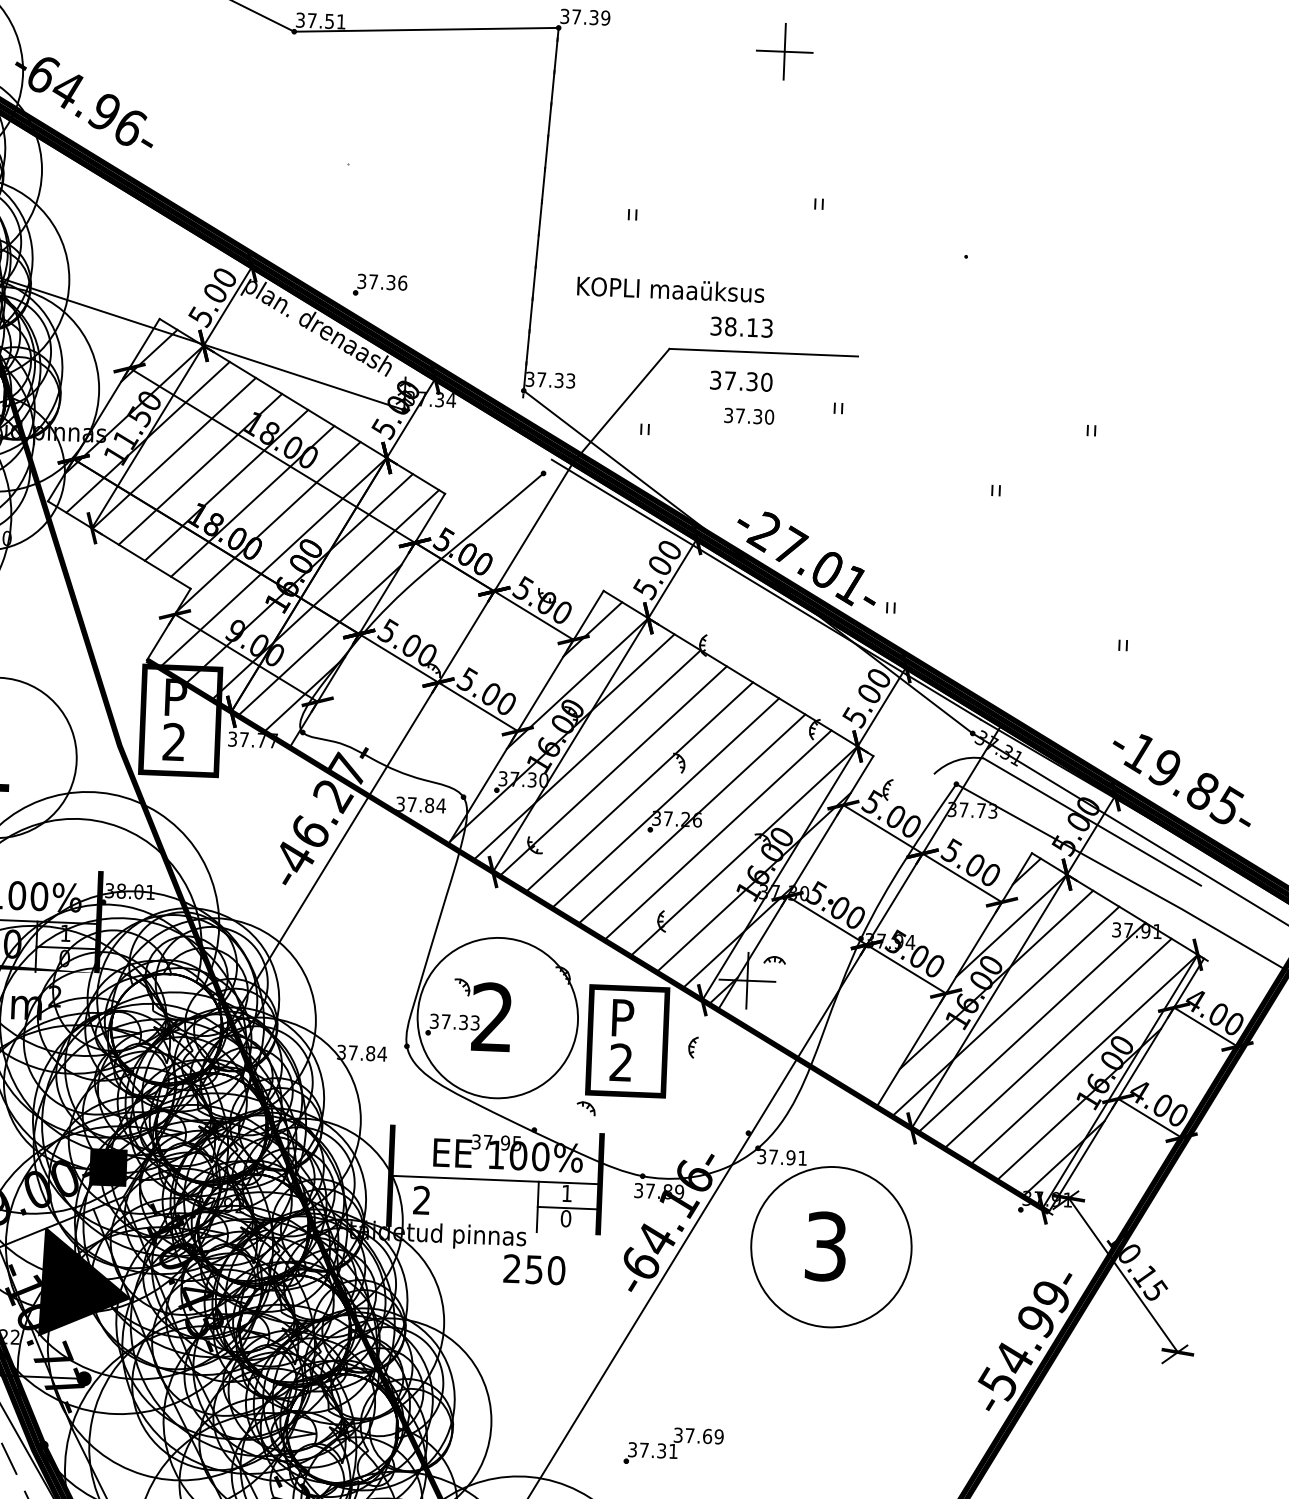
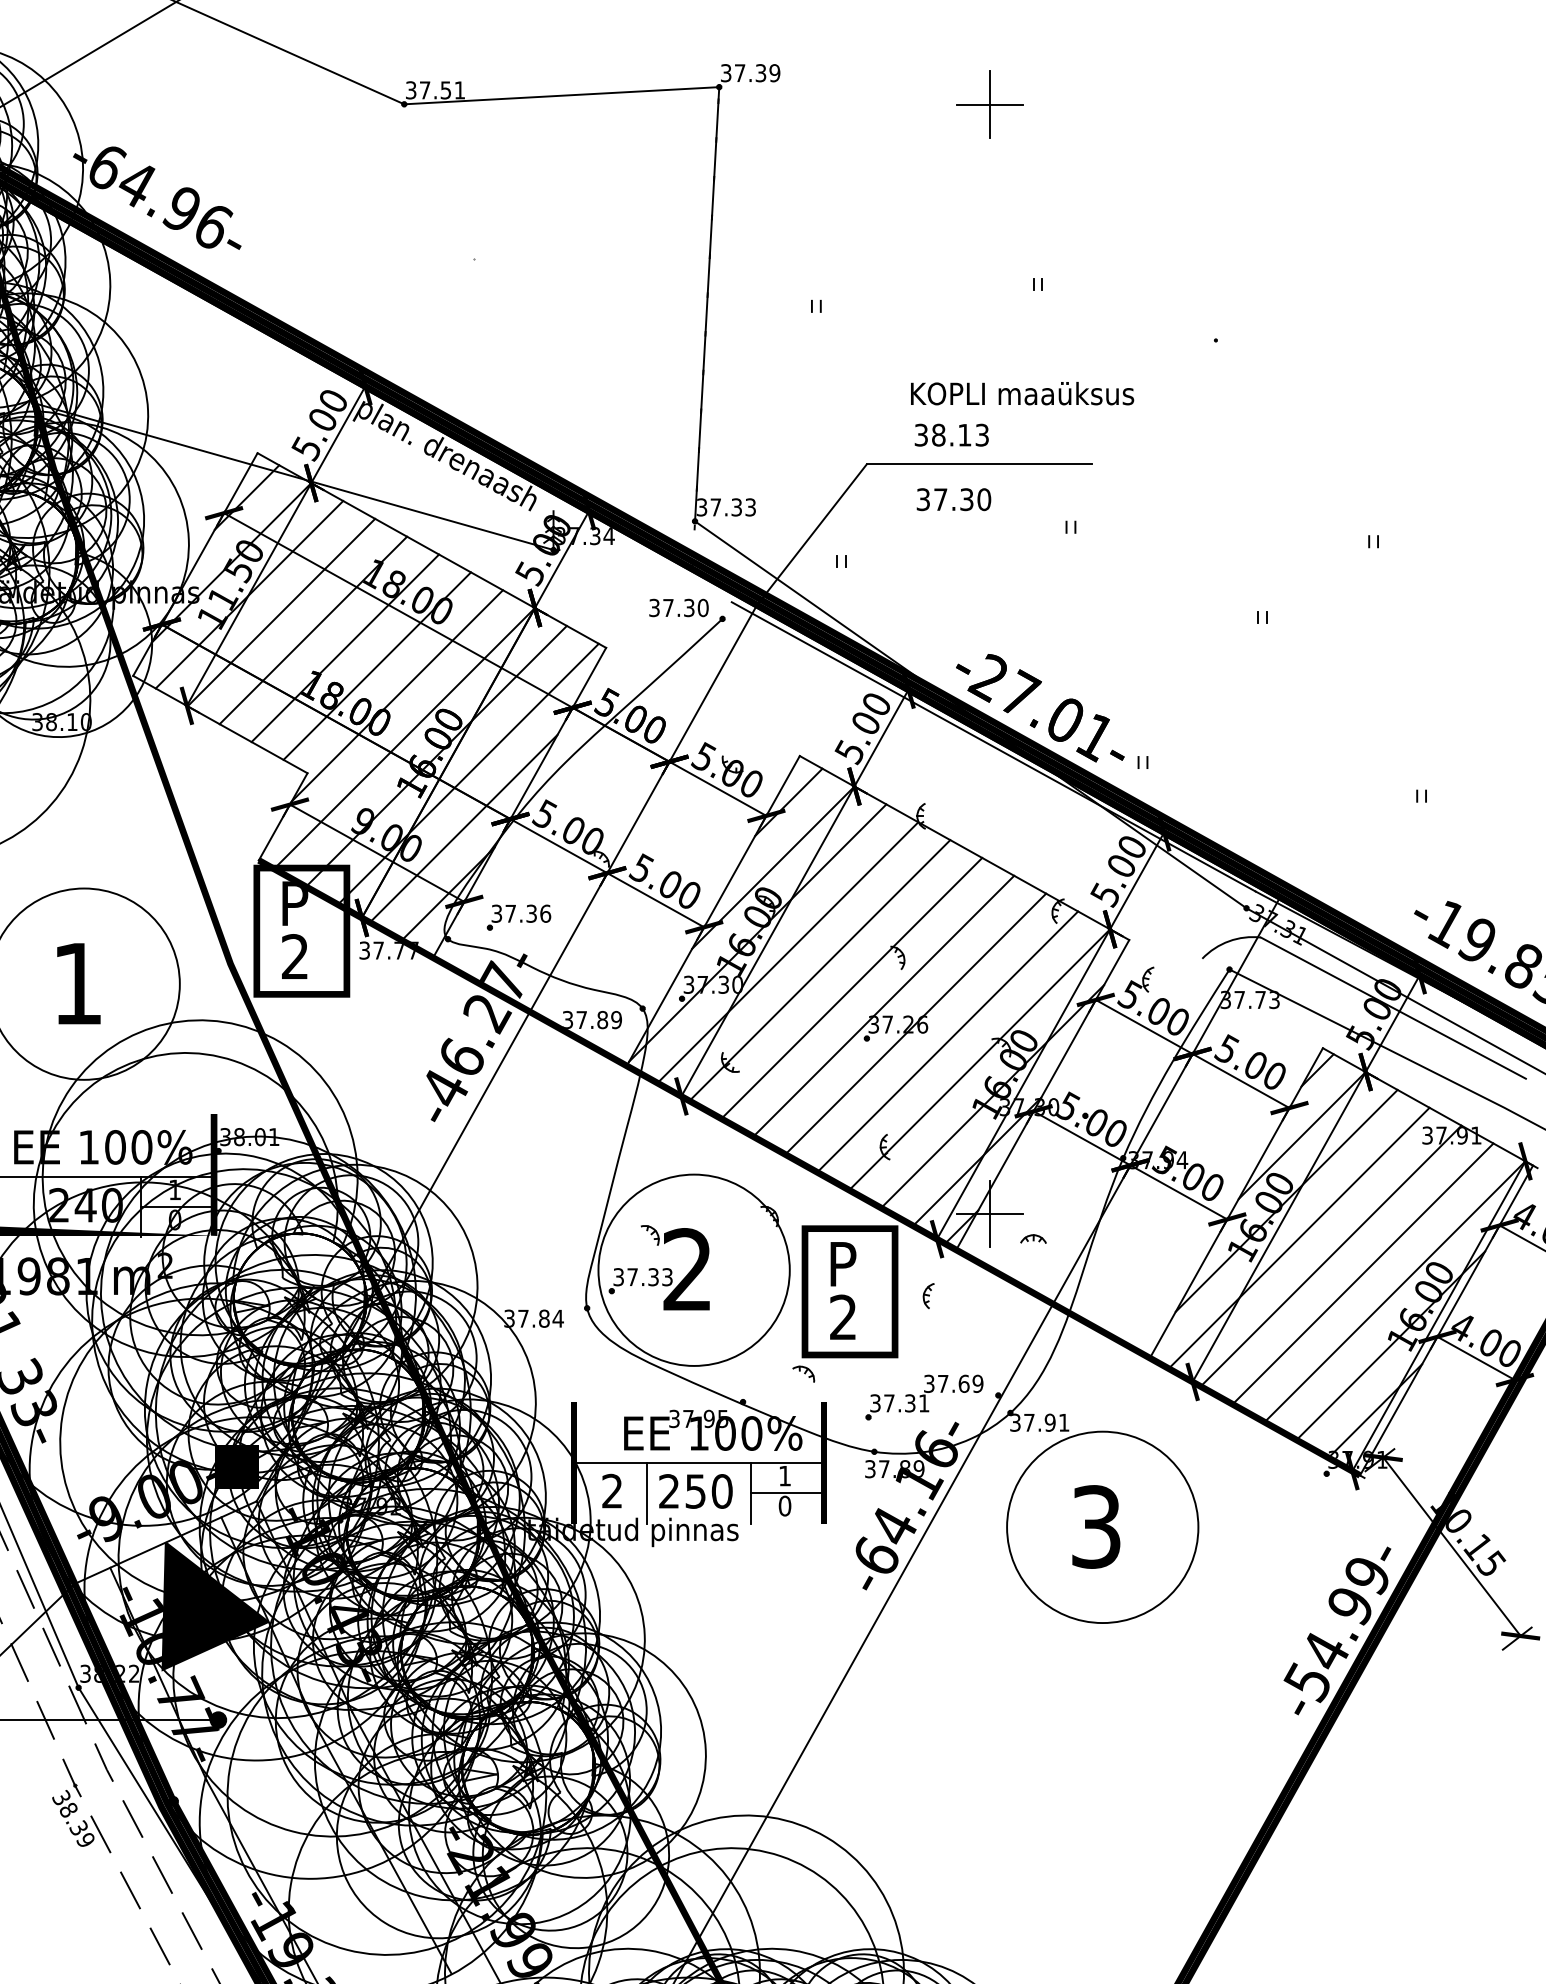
part: (379, 285) -> (518, 917), moved
text: (670, 289) -> (1022, 393), moved
text: (748, 415) -> (678, 607), moved
text: (441, 806) -> (616, 1020), 37.84 -> 37.89
part: (774, 959) -> (1033, 1238), moved
line: (451, 1203) -> (647, 1493), added
text: (534, 1269) -> (695, 1491), moved
part: (673, 1446) -> (924, 1397), moved

